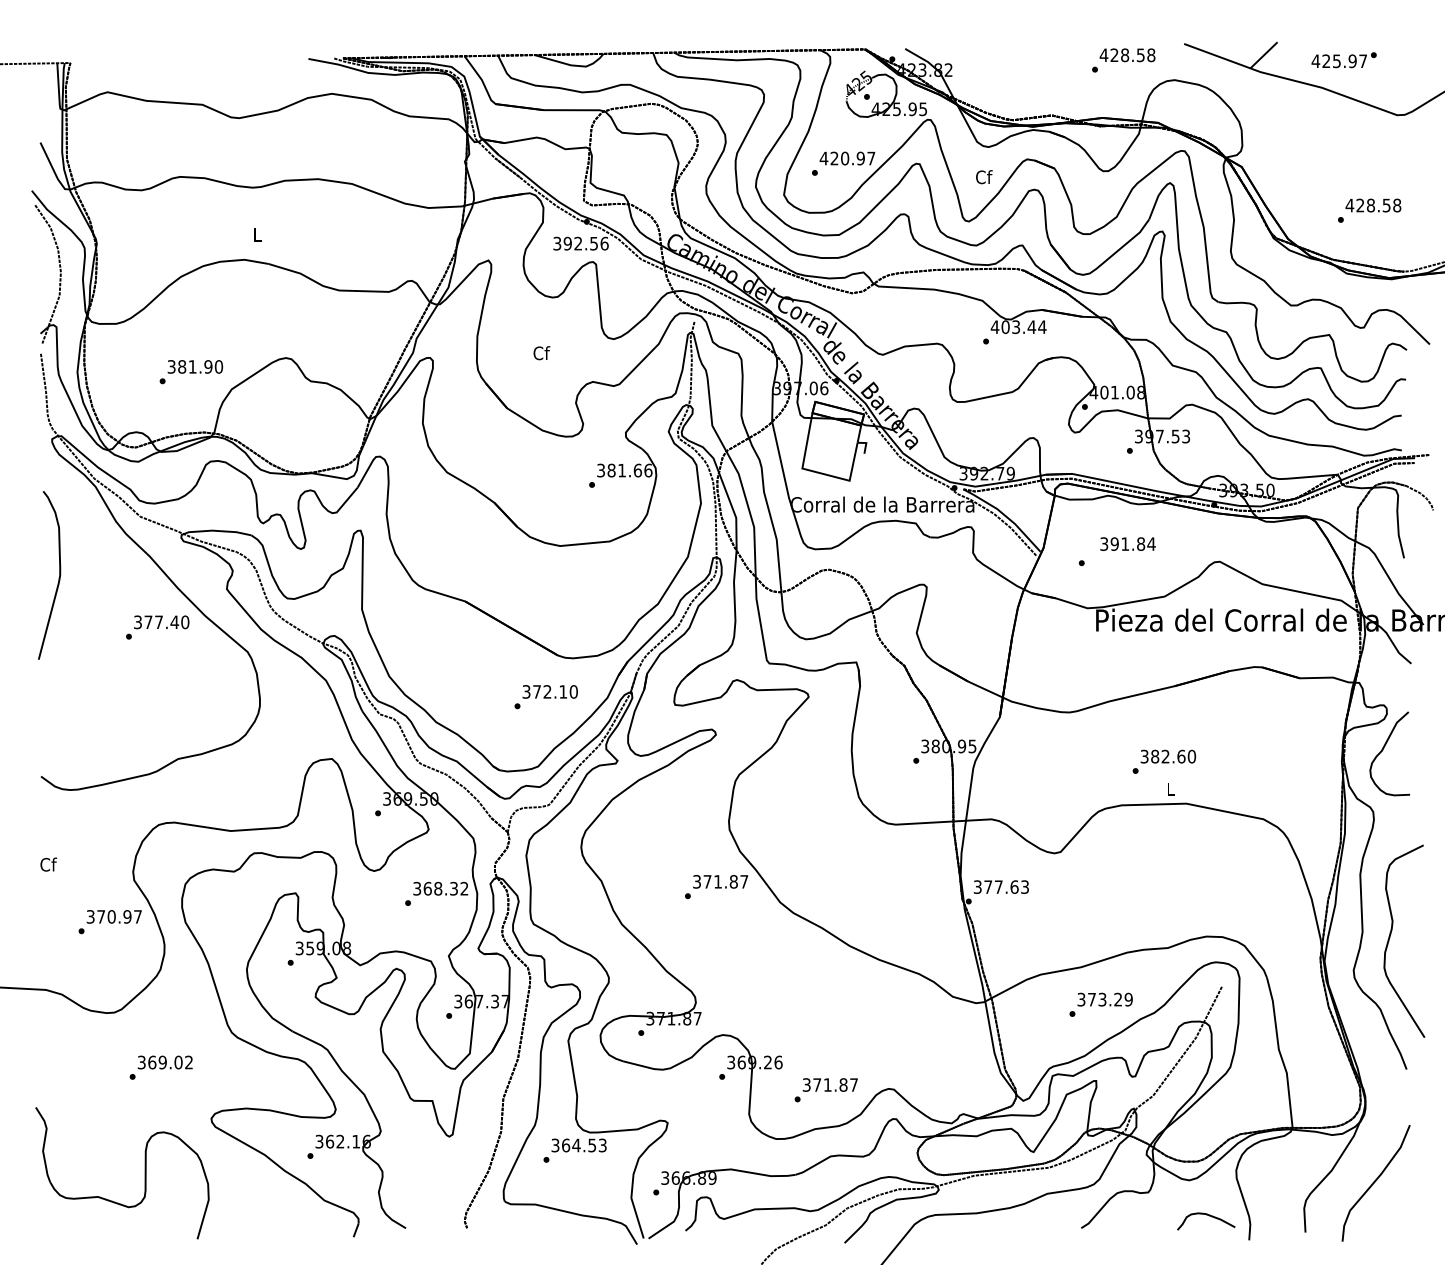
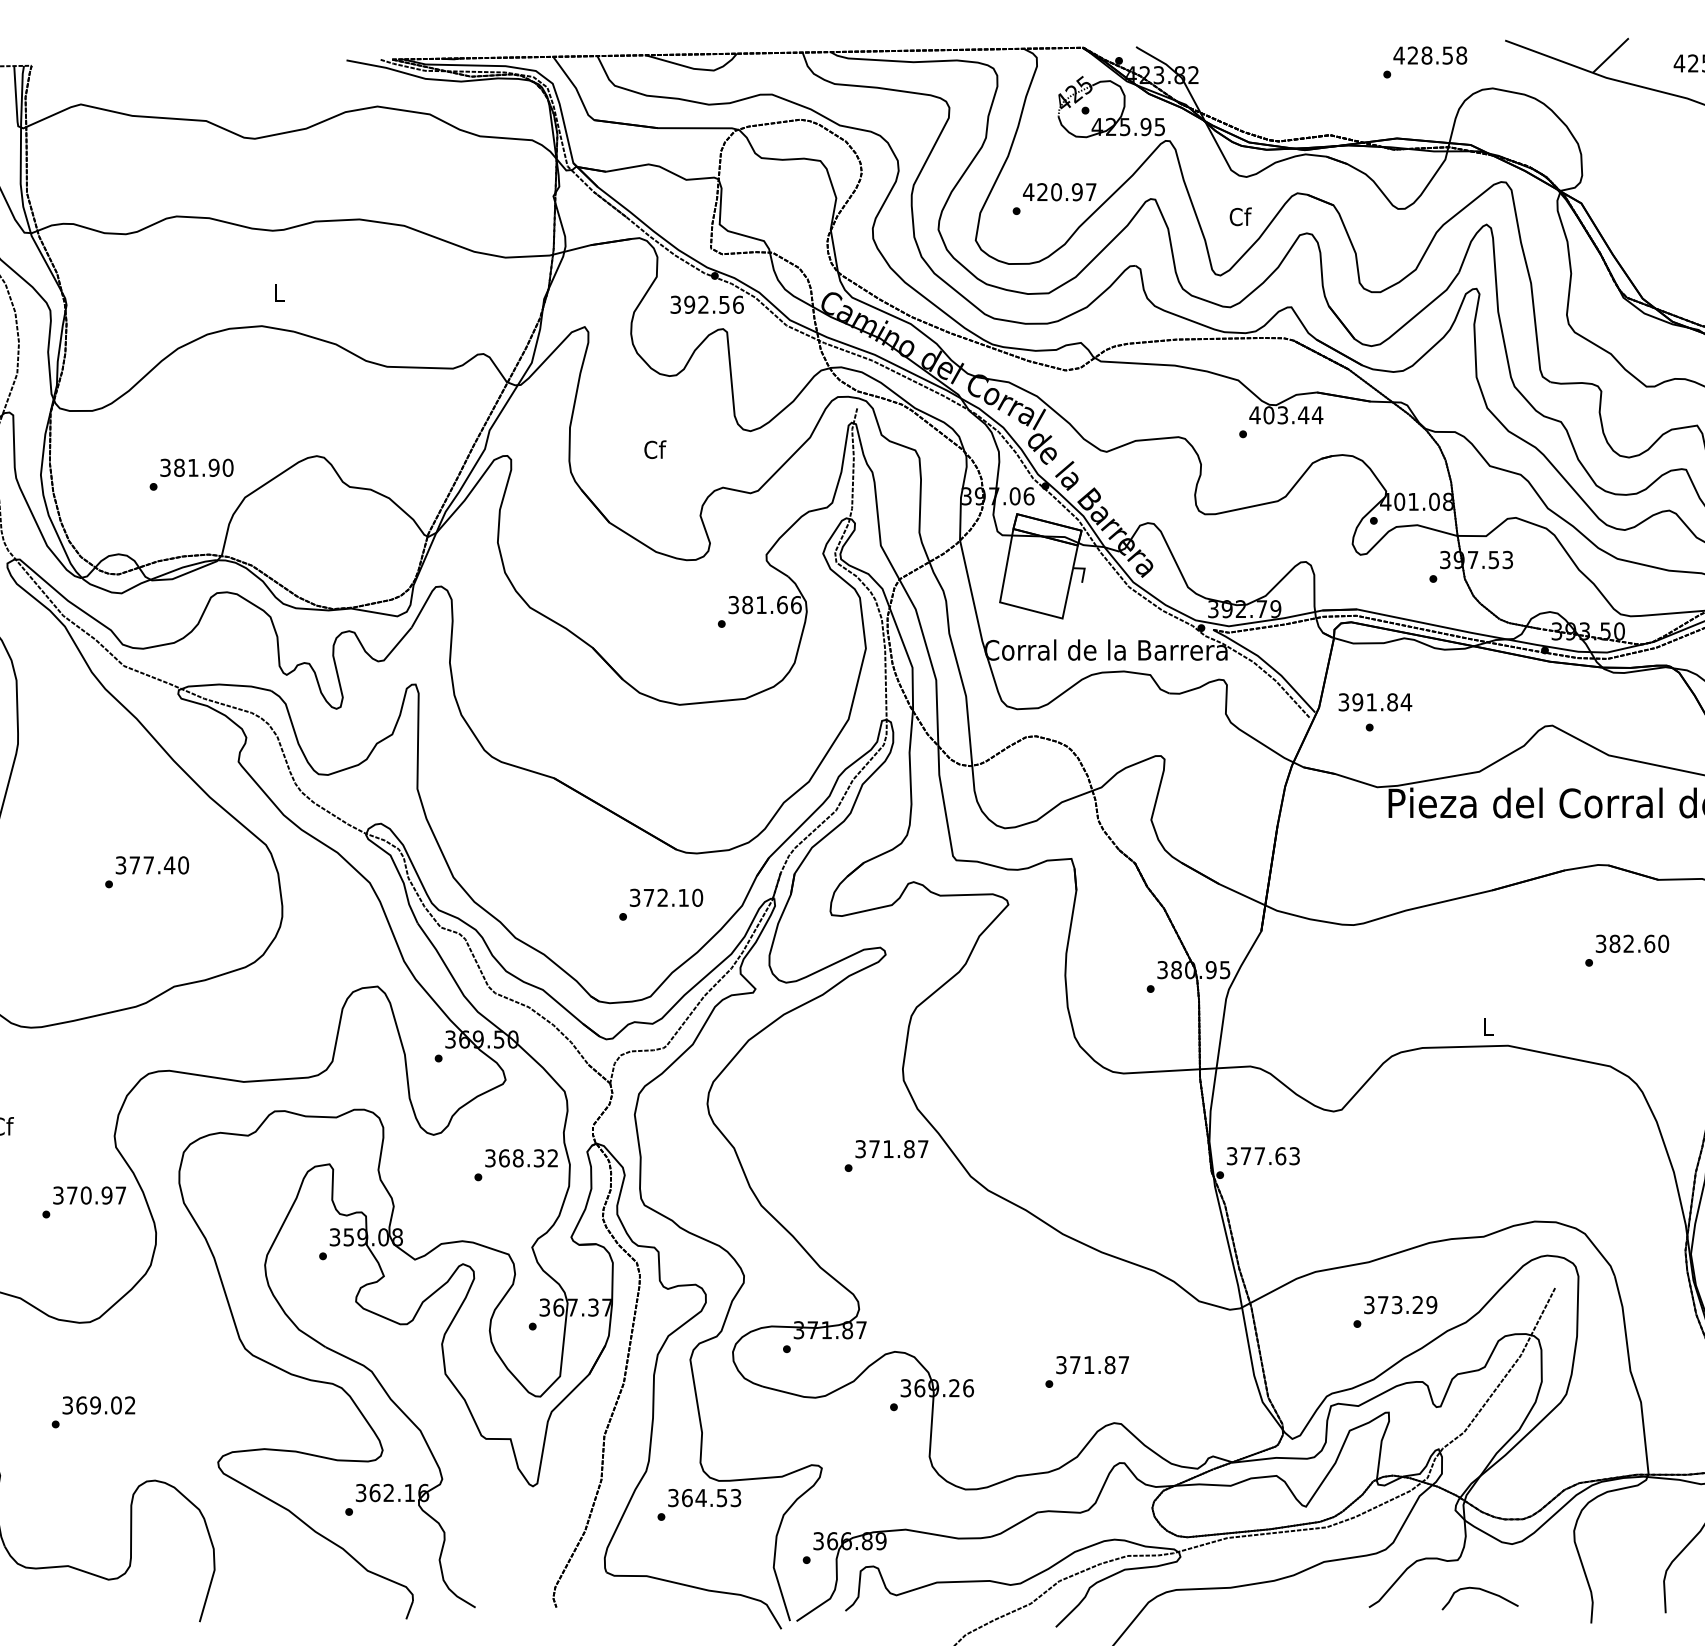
text: (1127, 543) -> (1374, 701), moved
text: (157, 627) -> (146, 872), moved
text: (1164, 761) -> (1627, 950), moved
text: (160, 1067) -> (92, 1412), moved
text: (825, 1090) -> (1086, 1372), moved
curve: (1209, 1216) -> (1484, 1591), moved

